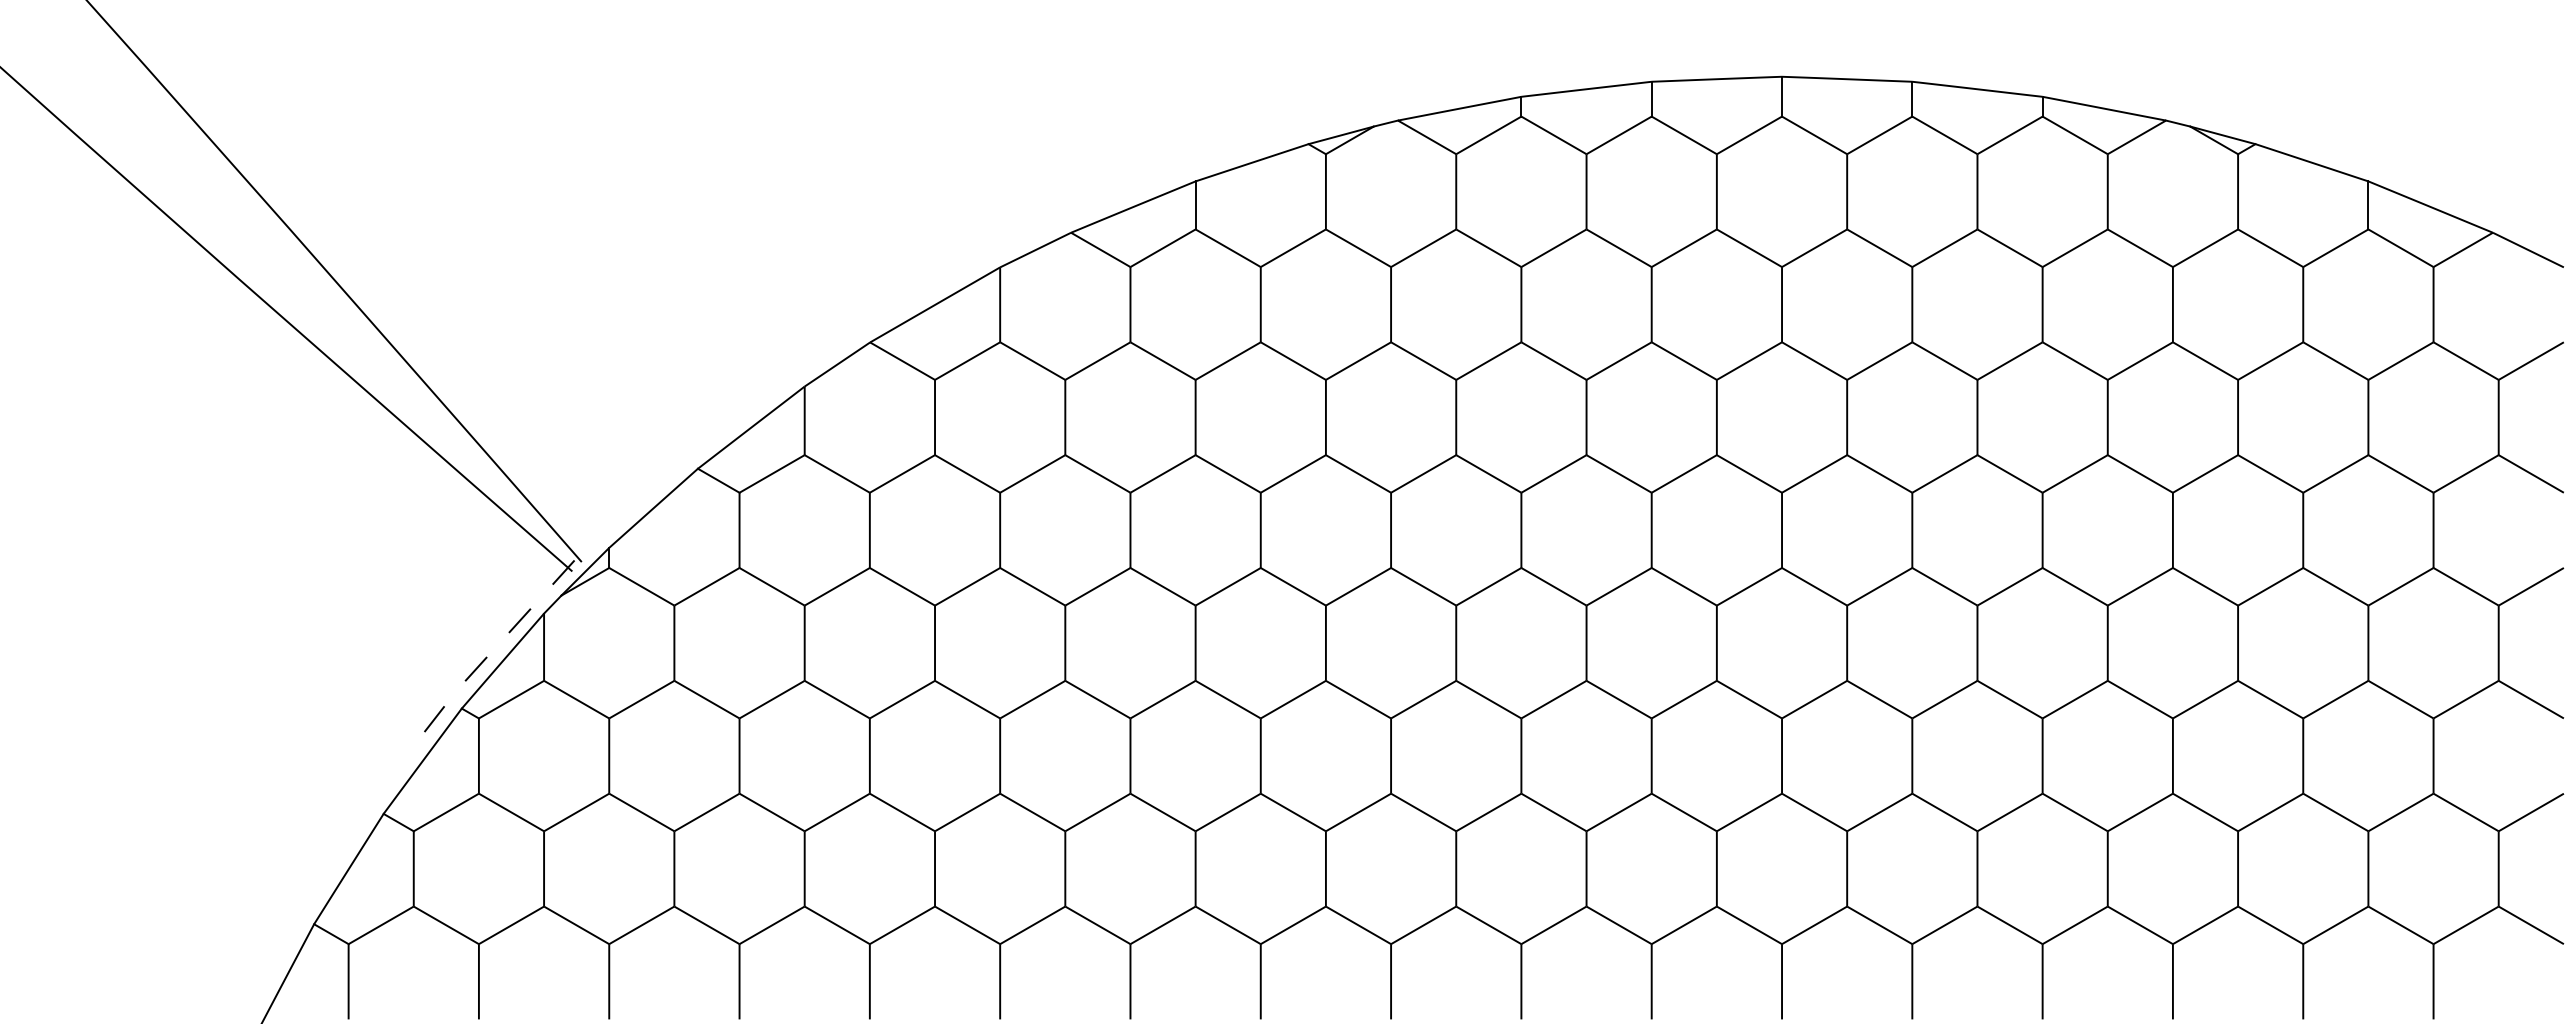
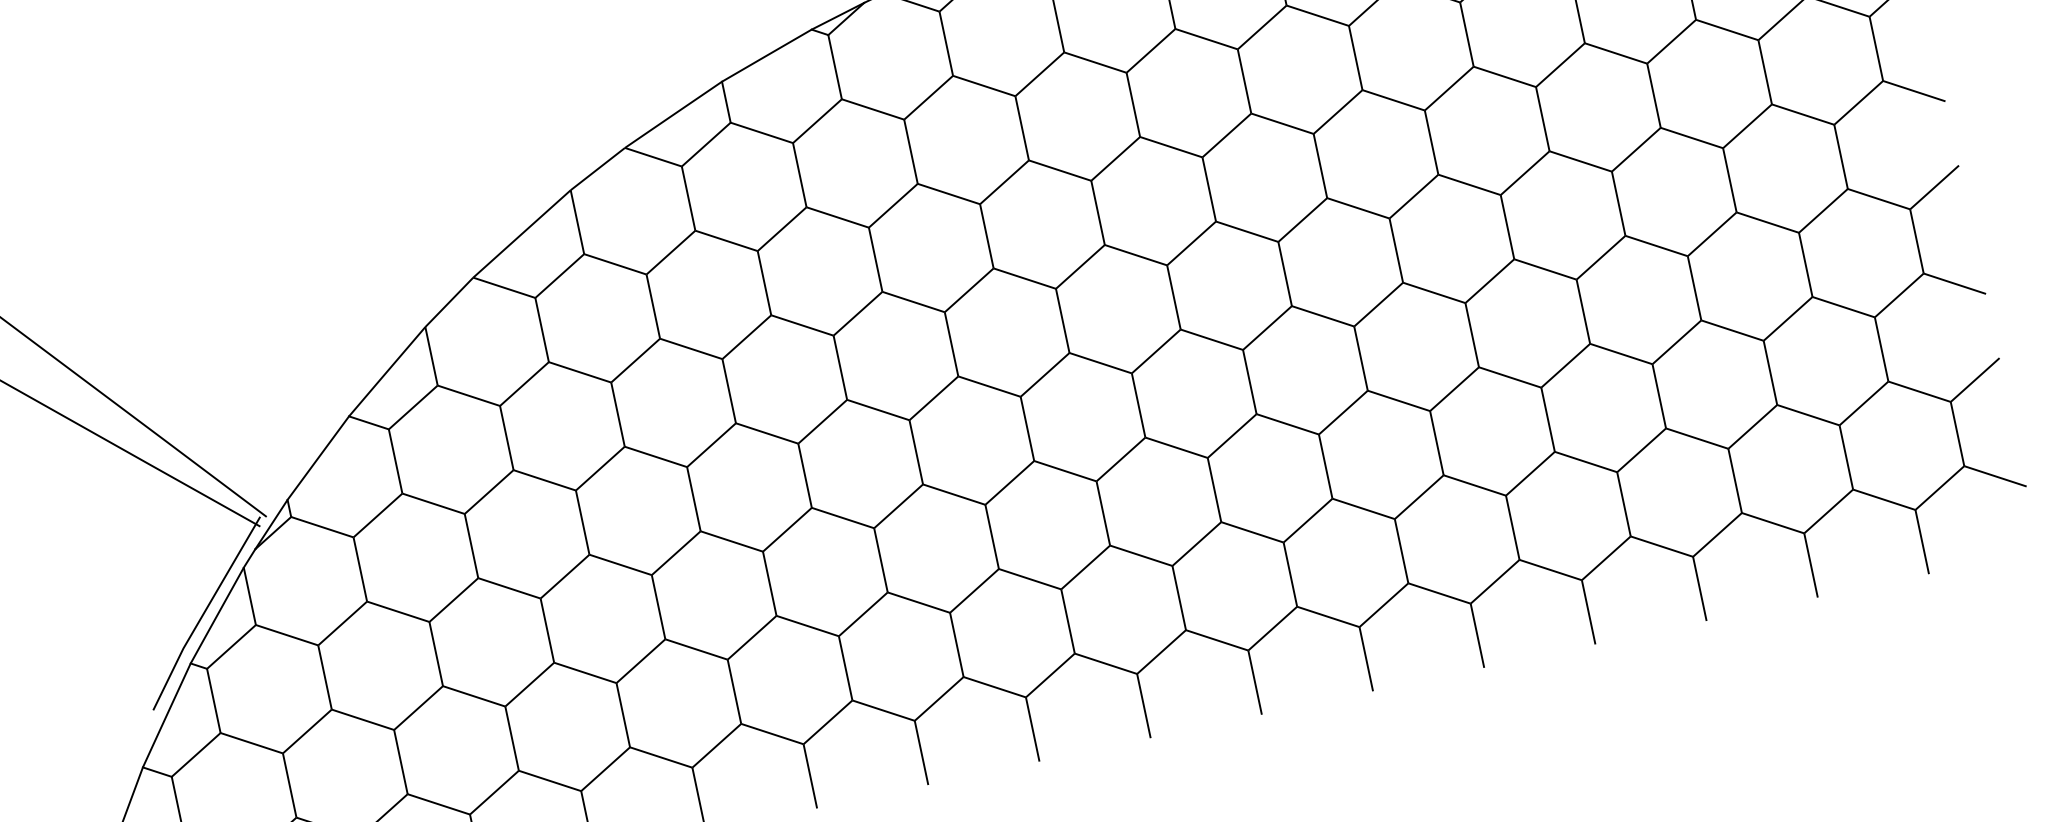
line: (488, 655) -> (203, 613), dashed -> solid

